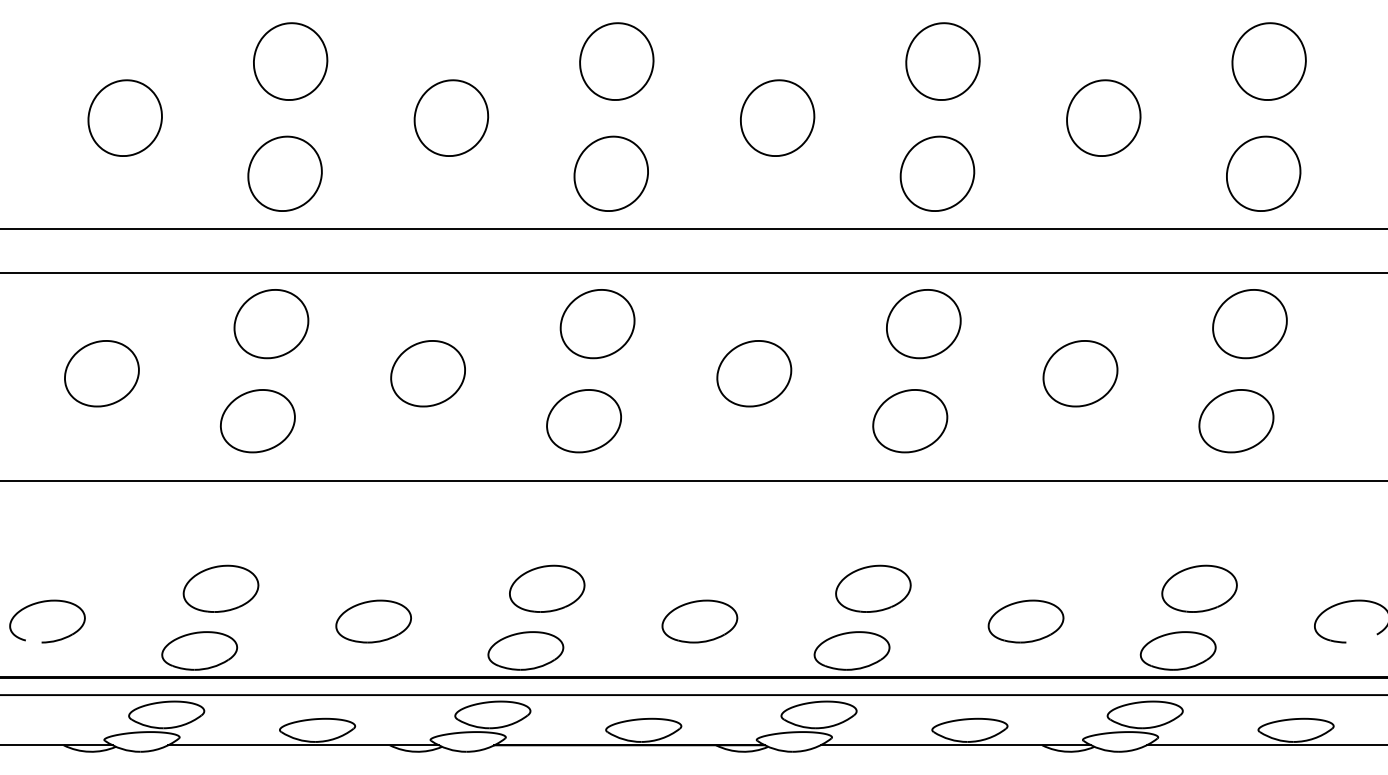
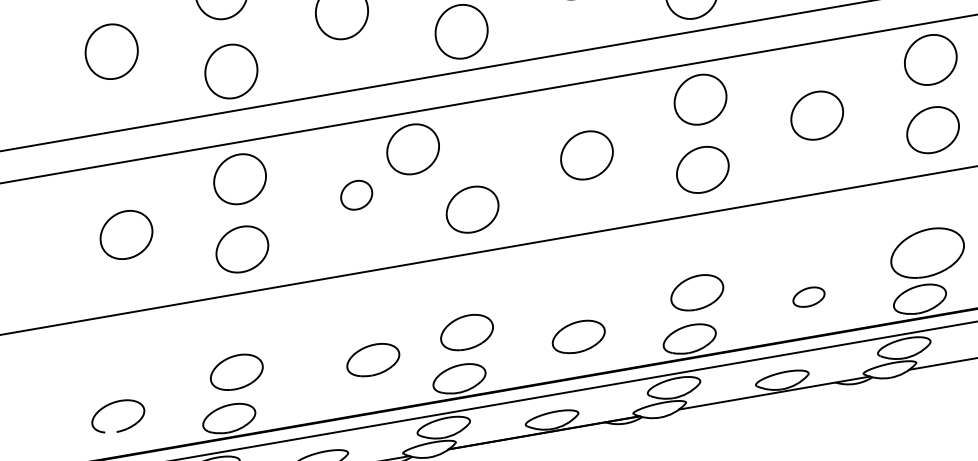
part: (597, 324) -> (413, 149), moved
part: (427, 373) -> (356, 195), size x0.6
part: (1199, 588) -> (927, 252), size x1.4
part: (373, 621) -> (373, 360), moved
part: (1025, 621) -> (808, 297), size x0.6

